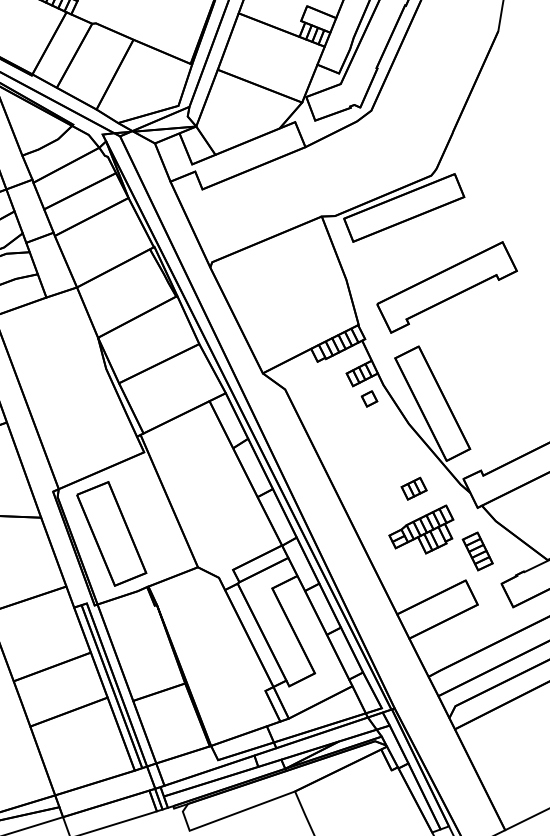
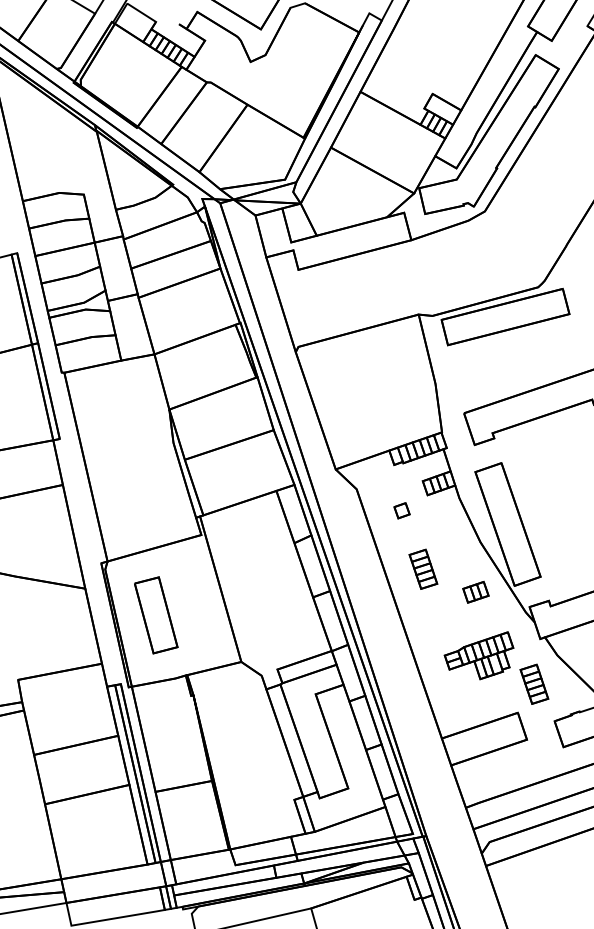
part: (368, 398) -> (401, 510), moved
part: (358, 455) -> (423, 568), added
part: (413, 488) -> (475, 591), moved
part: (110, 534) -> (155, 615), size x0.7

